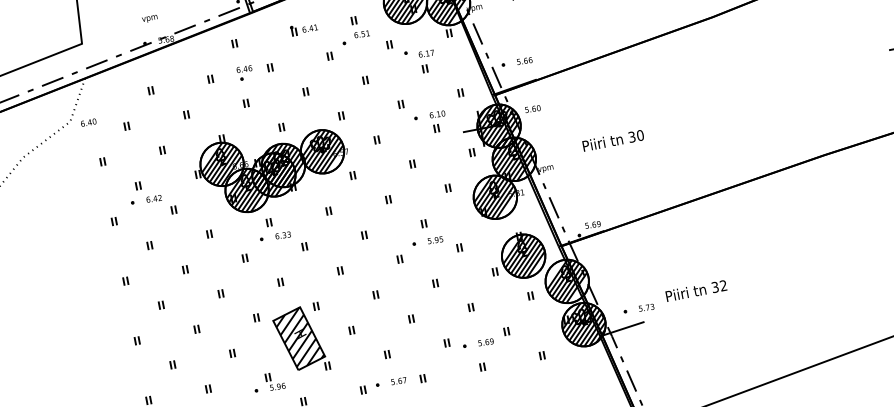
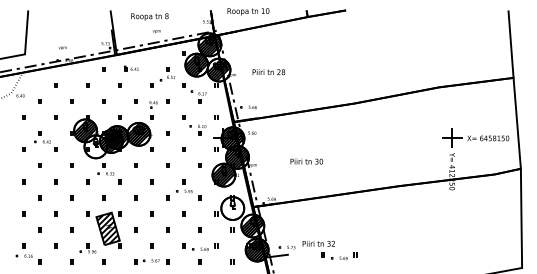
part: (303, 28) -> (131, 68), moved
part: (244, 72) -> (153, 104), moved
text: (612, 140) -> (306, 161), moved
hatch: (246, 189) -> (95, 146), removed
hatch: (523, 256) -> (232, 208), removed
part: (739, 307) -> (339, 256), added

